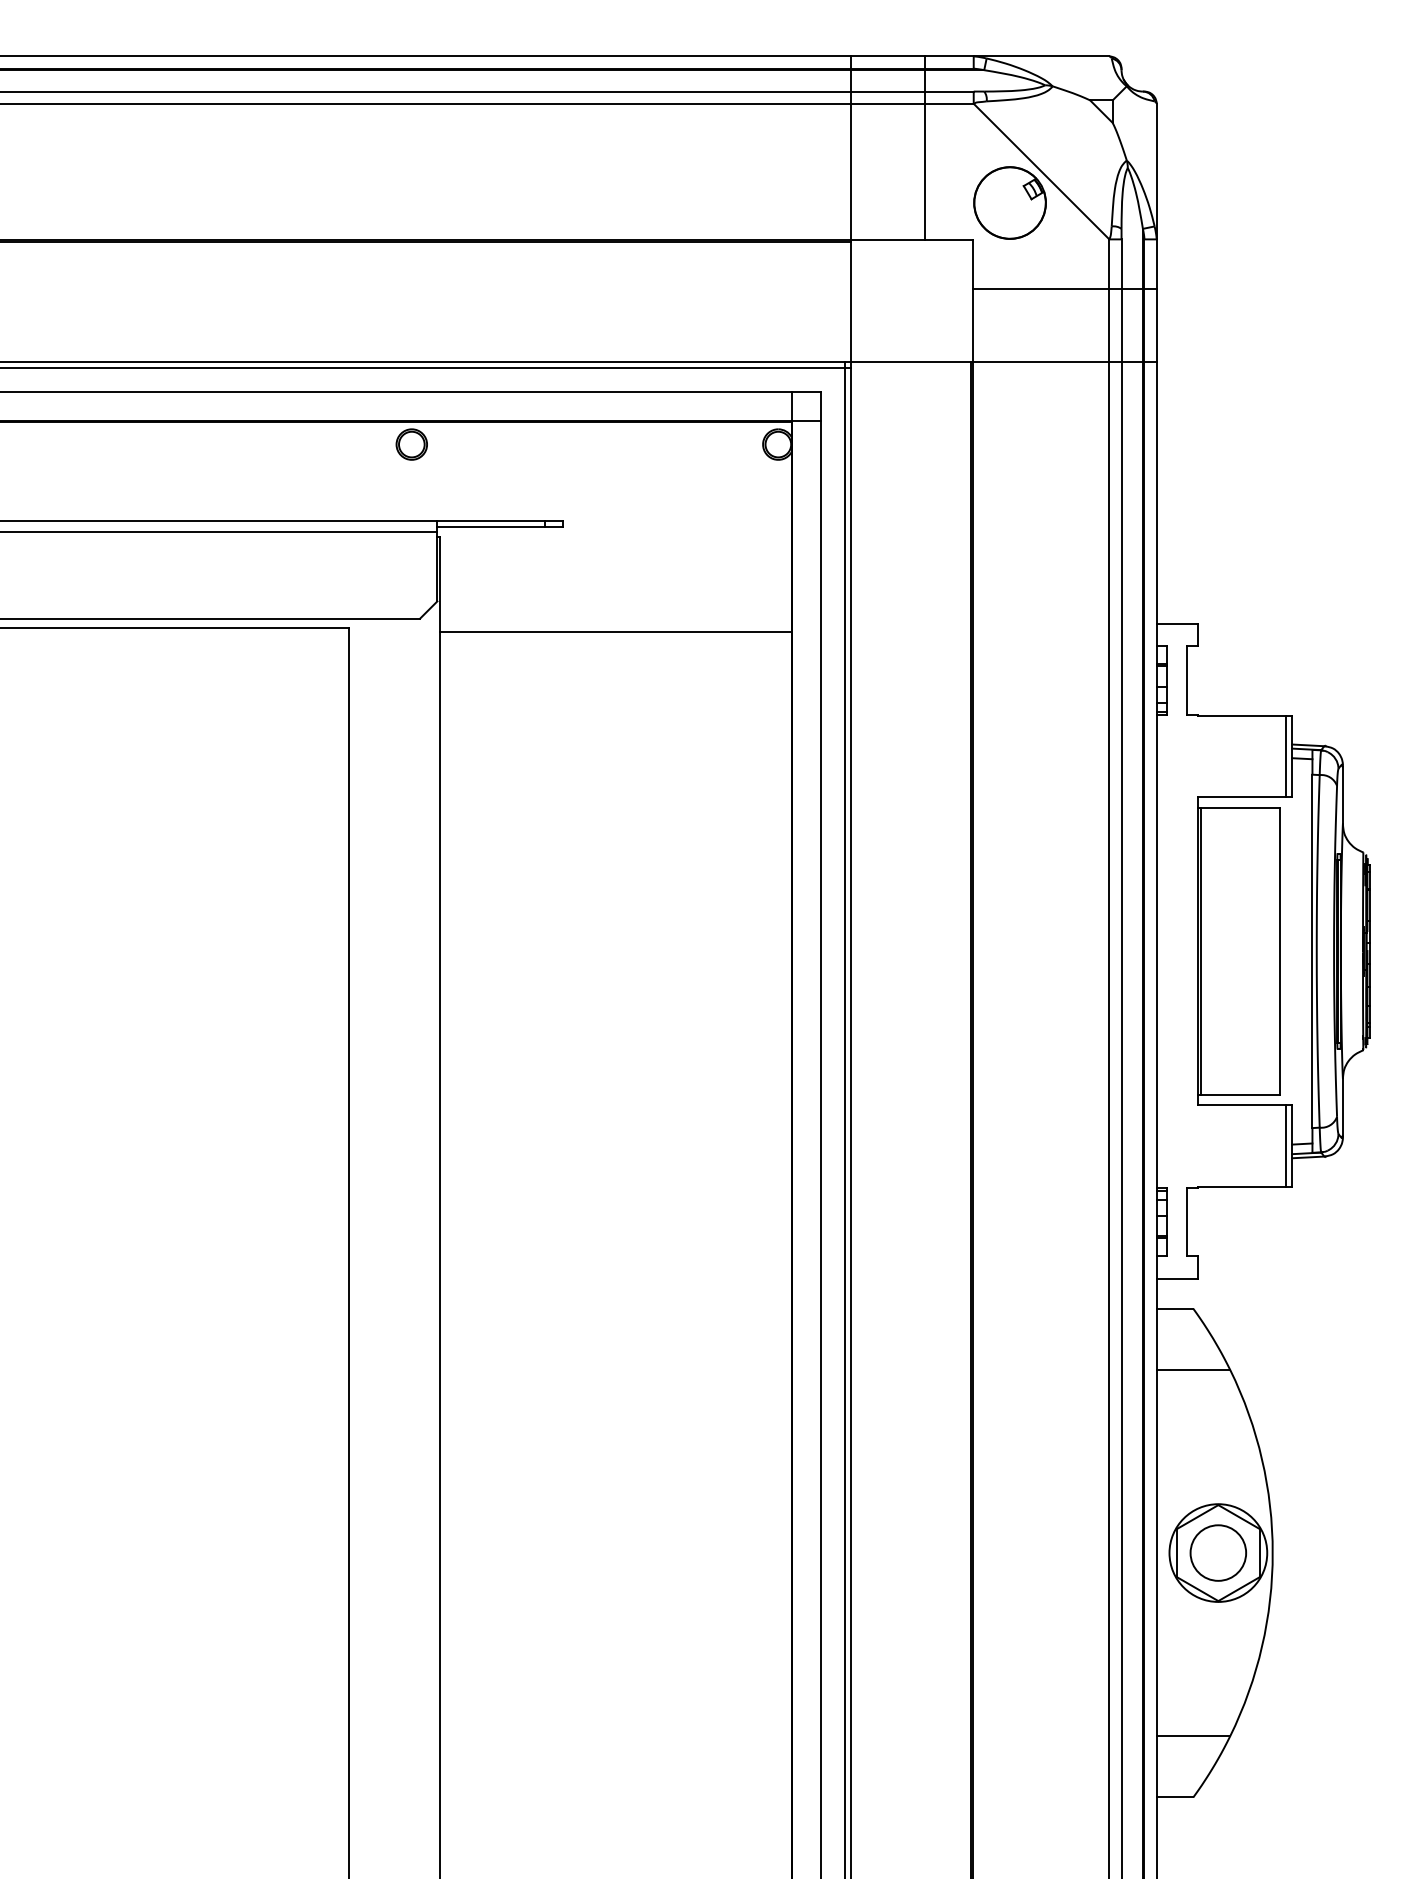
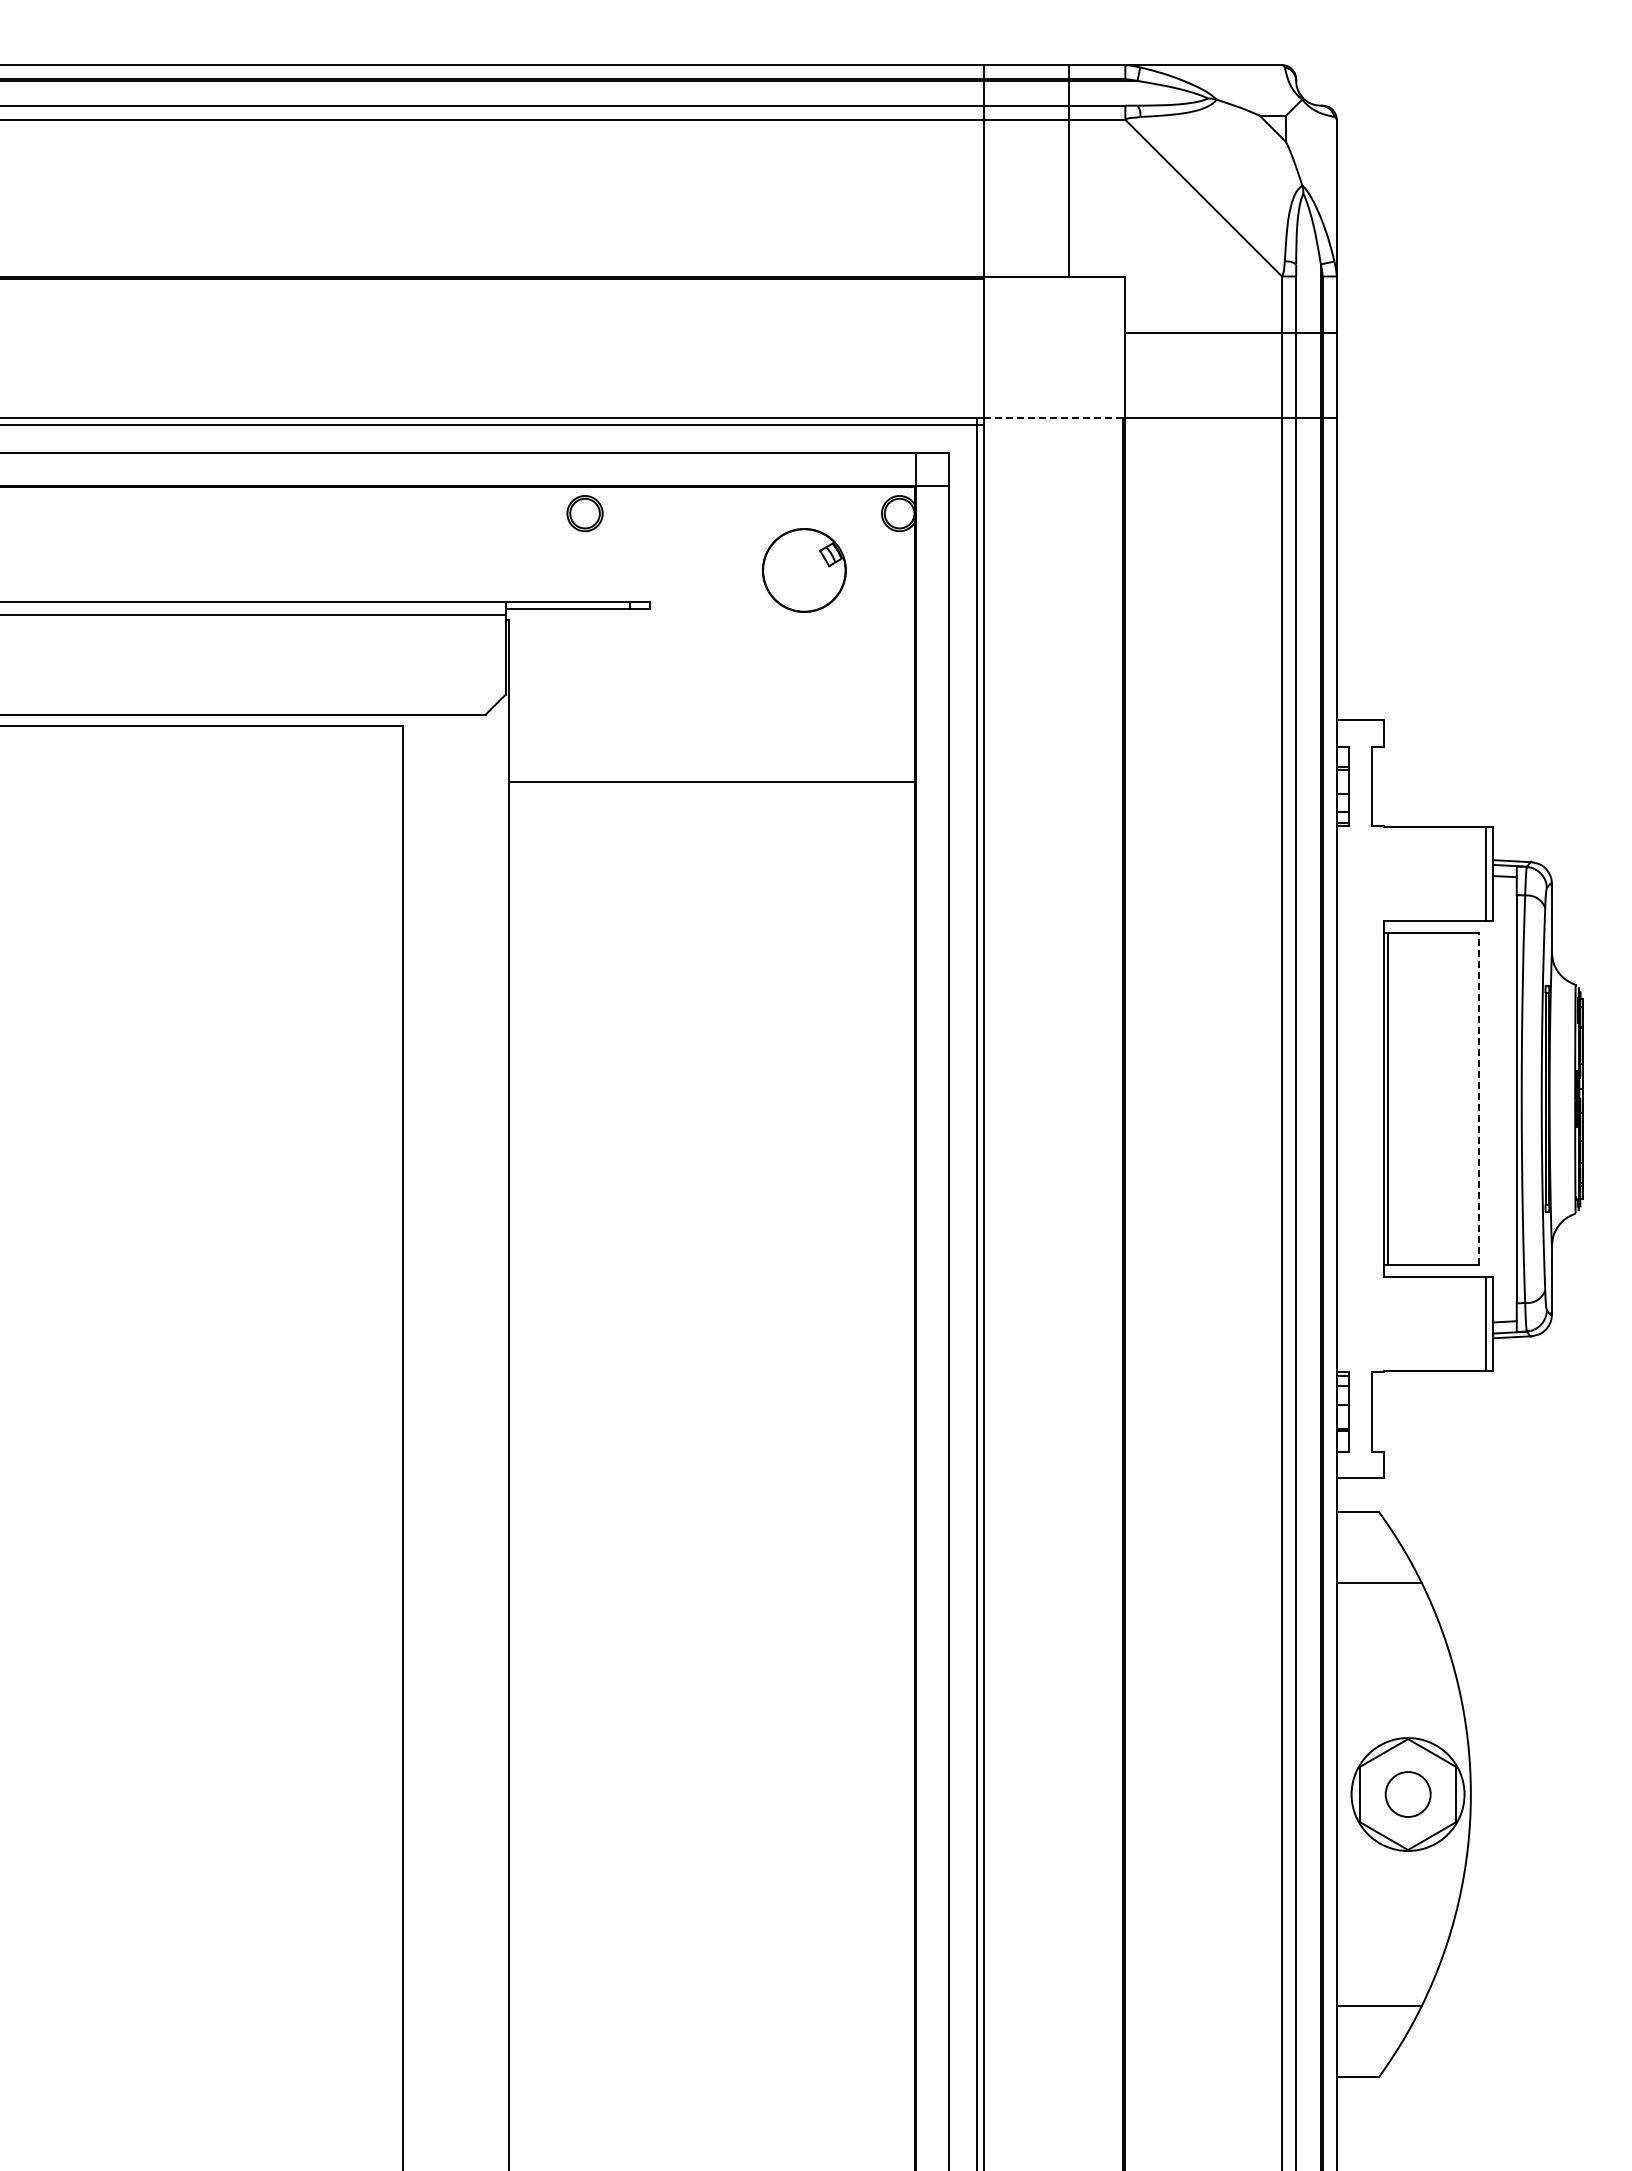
part: (1010, 203) -> (804, 570), moved
line: (910, 362) -> (1052, 418), solid -> dashed
part: (411, 444) -> (584, 513), moved
line: (615, 632) -> (711, 782), moved
line: (1280, 951) -> (1479, 1099), solid -> dashed
circle: (1218, 1553) -> (1408, 1794), size x0.7

